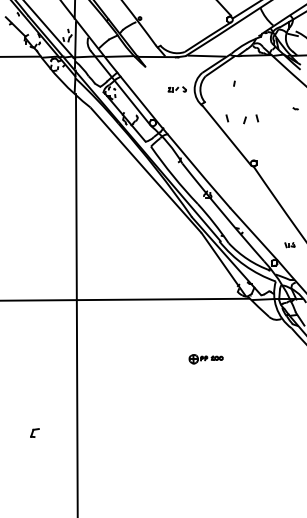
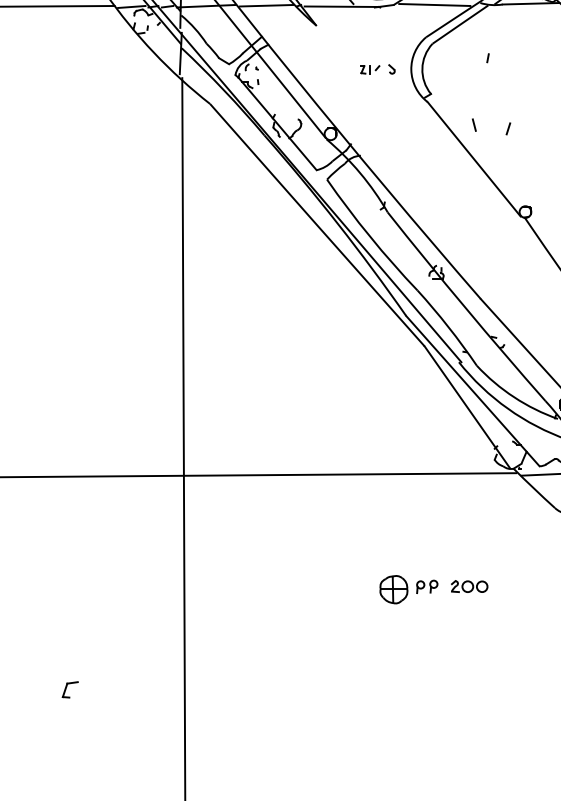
line: (257, 118) -> (532, 125), removed
part: (205, 359) -> (432, 590), size x1.67
part: (34, 432) -> (69, 688), moved

